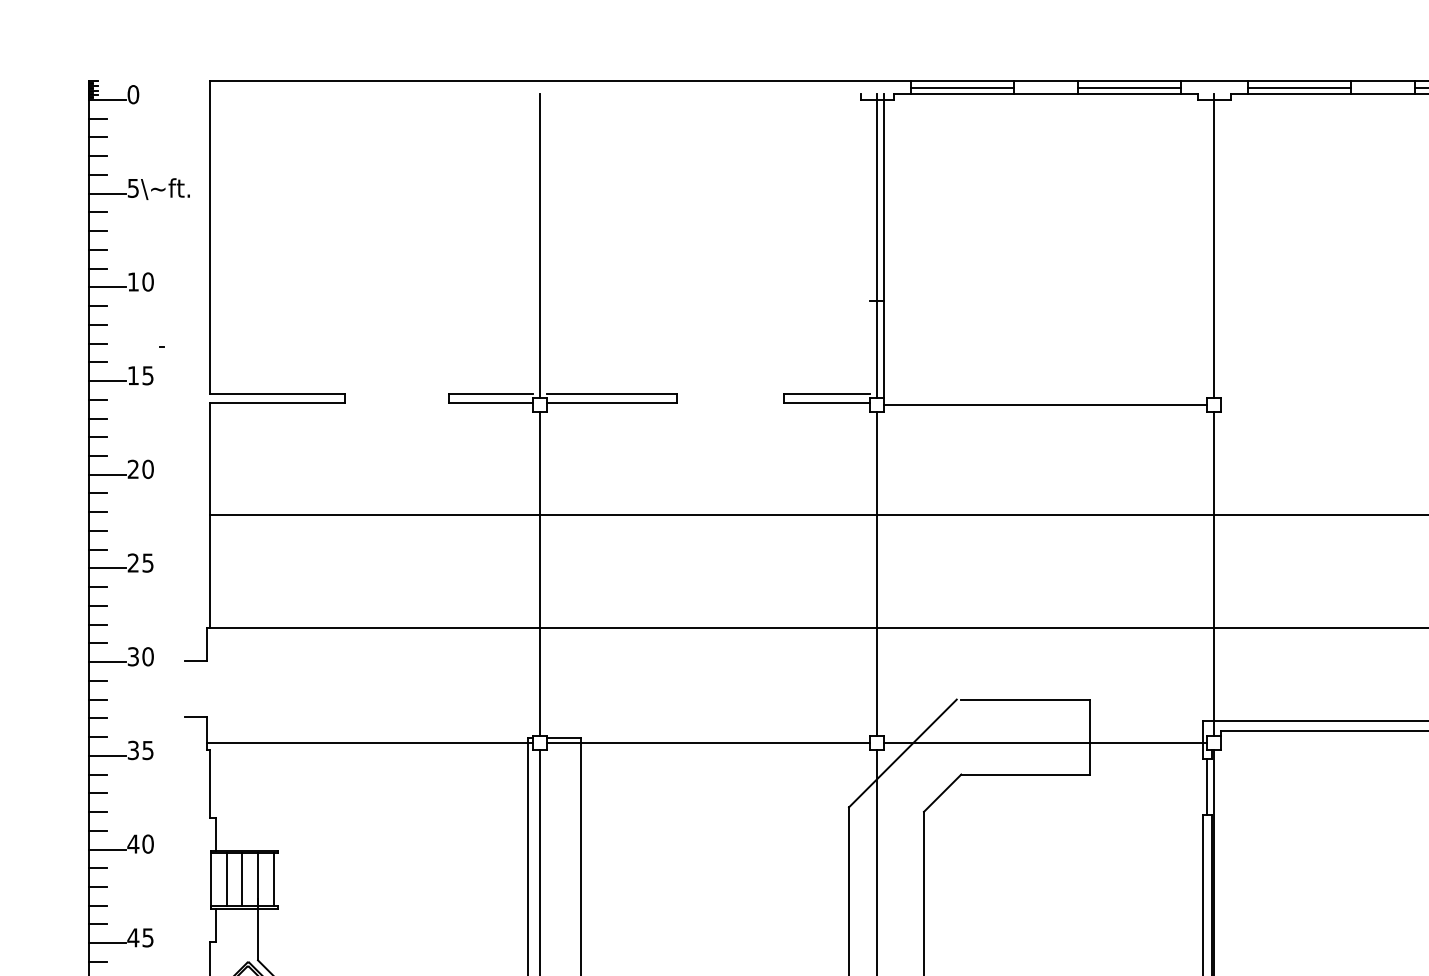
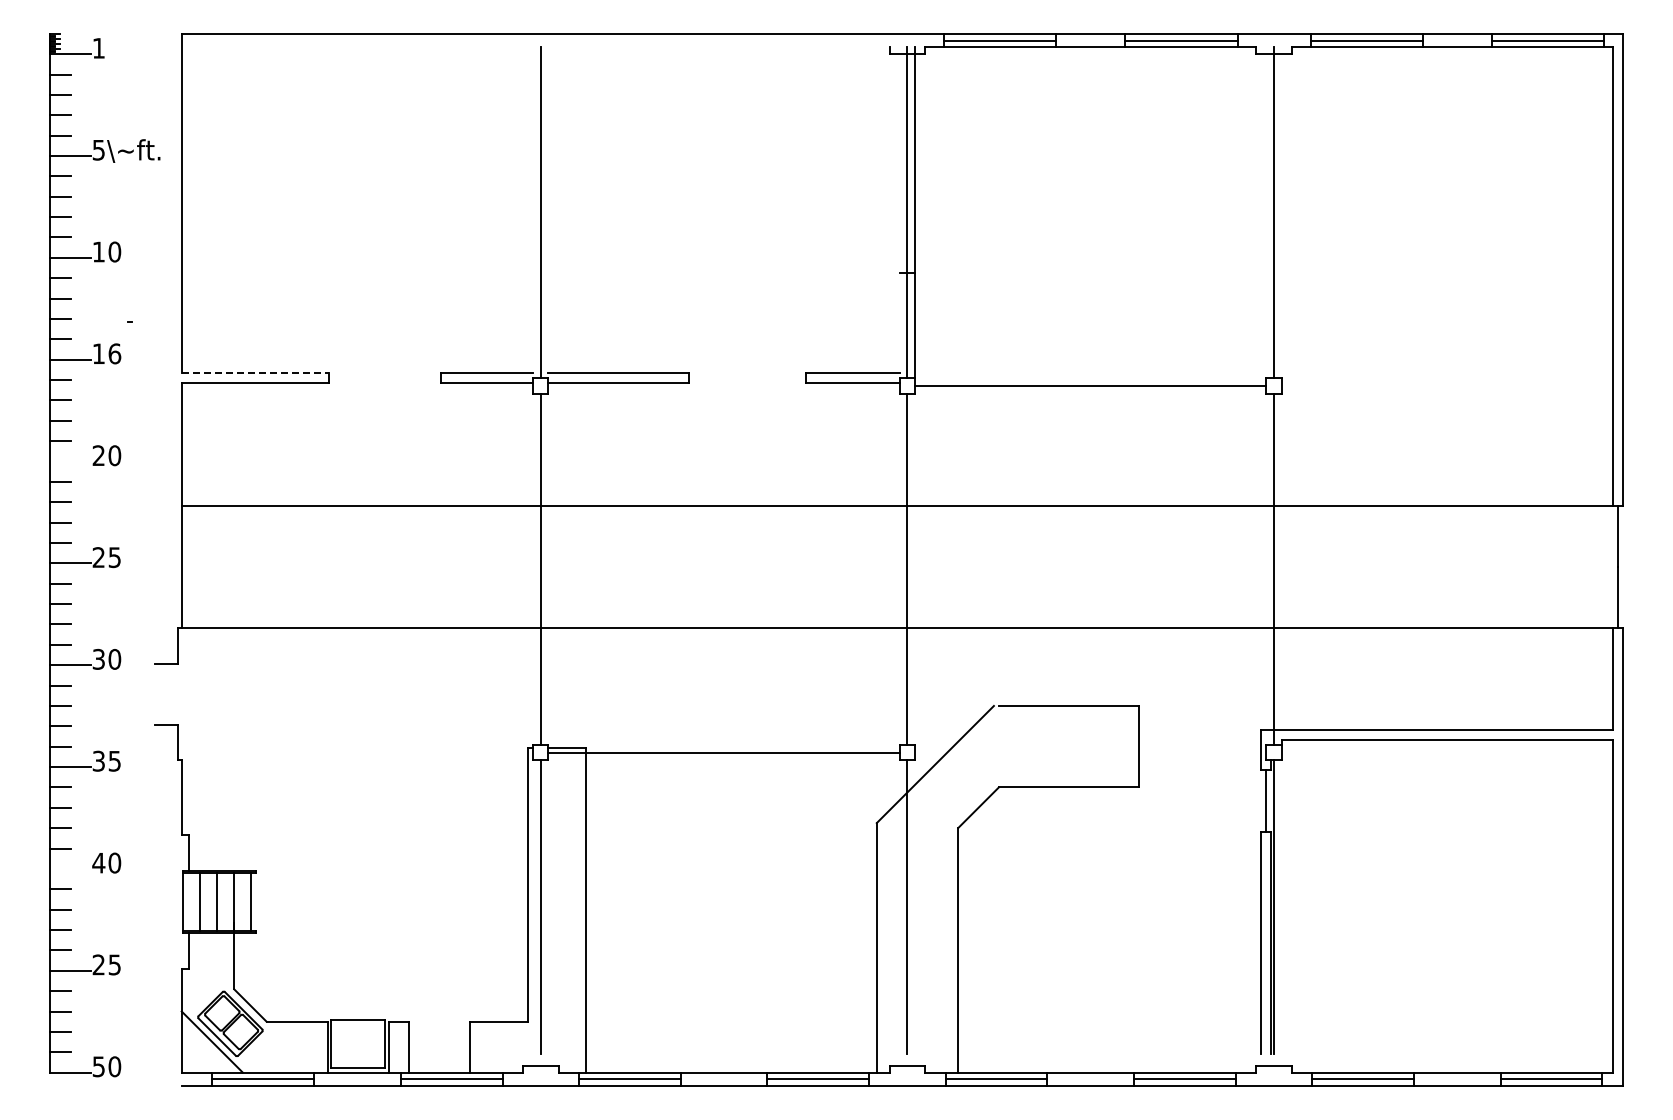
text: (133, 93) -> (98, 47), 0 -> 1
text: (147, 375) -> (114, 353), 15 -> 16
line: (277, 393) -> (255, 373), solid -> dashed
line: (107, 474) -> (70, 461), removed
line: (369, 742) -> (355, 752), removed
line: (1045, 742) -> (1090, 752), removed
line: (107, 849) -> (70, 868), removed
text: (133, 937) -> (98, 964), 45 -> 25

